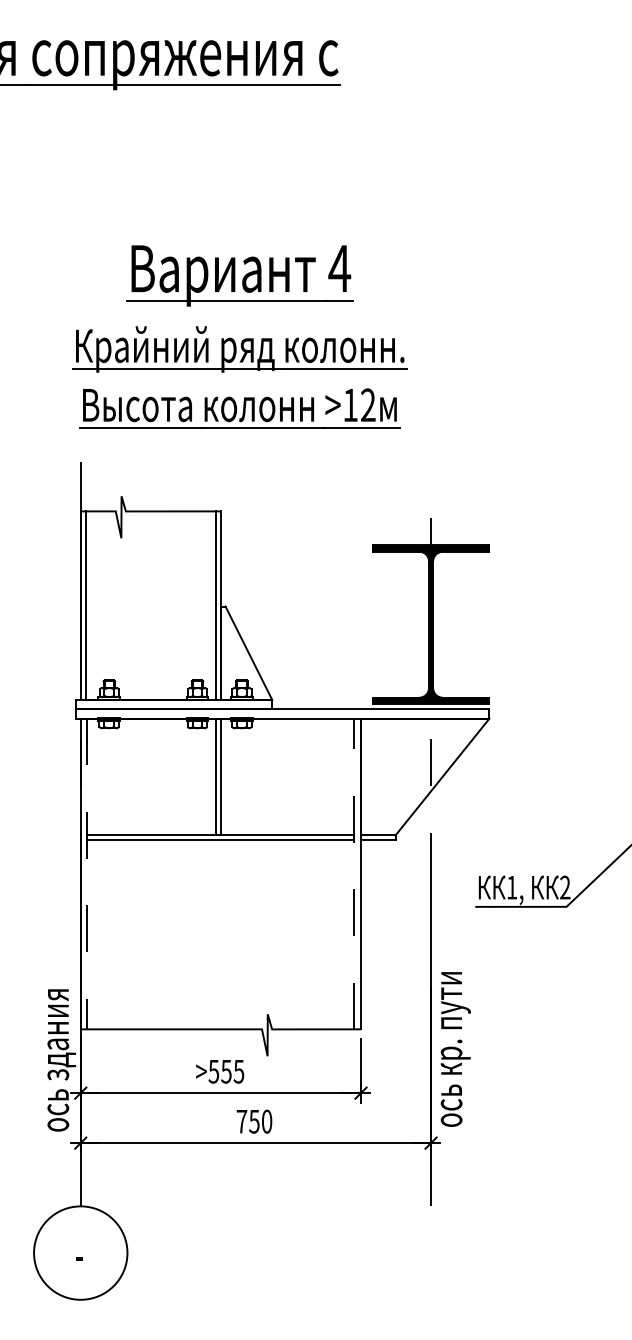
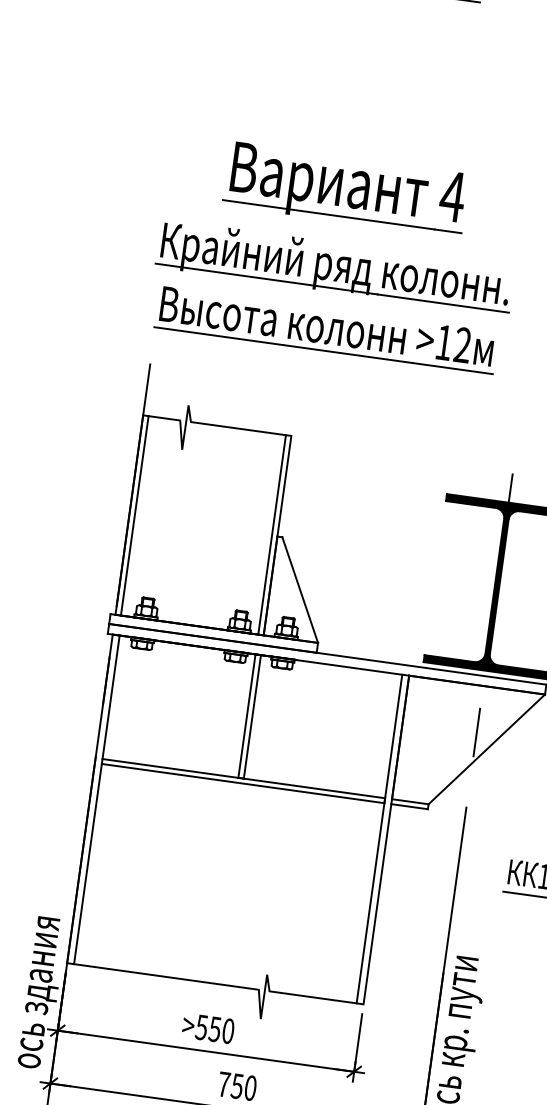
line: (354, 873) -> (379, 838), dashed -> solid
line: (87, 874) -> (97, 800), dashed -> solid
text: (238, 1071) -> (227, 1030), >555 -> >550

